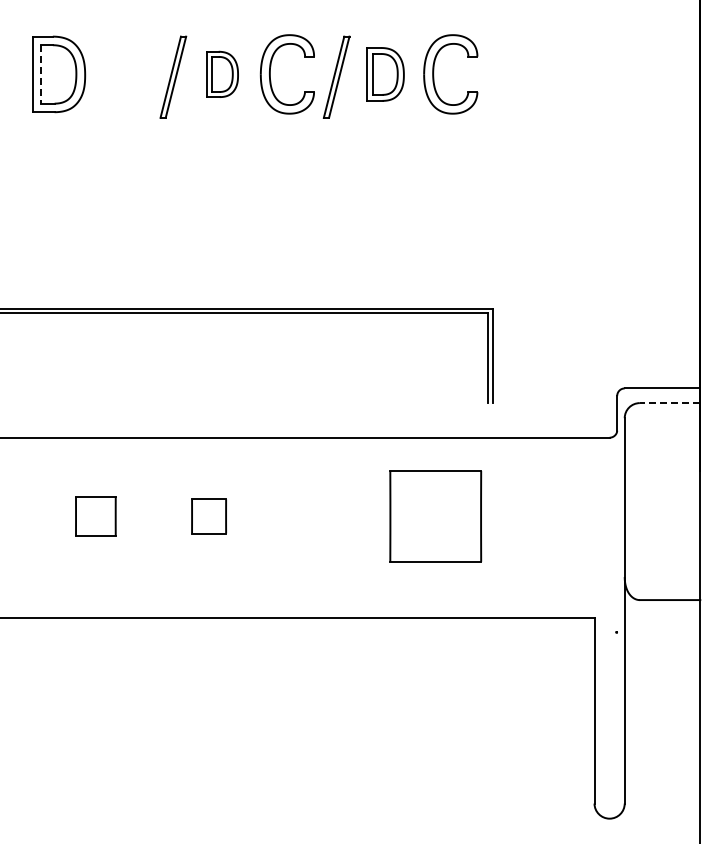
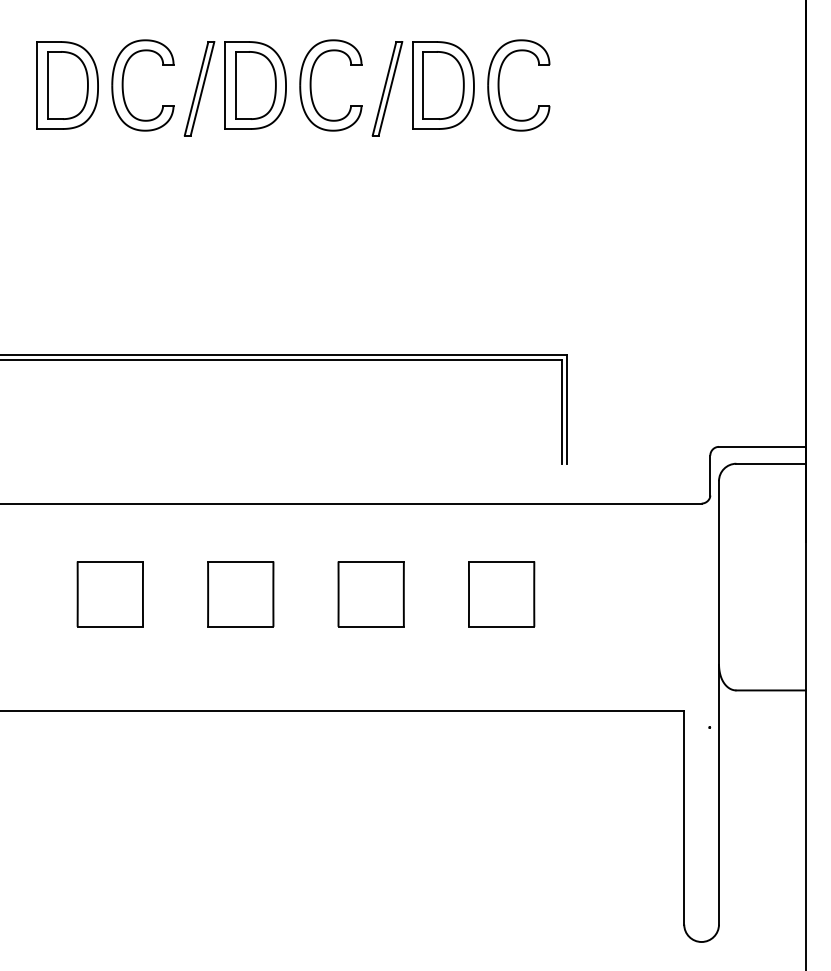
line: (41, 74) -> (47, 85), dashed -> solid
part: (107, 74) -> (123, 85), added
part: (222, 74) -> (256, 85), size x1.67
part: (385, 74) -> (443, 85), size x1.43
line: (669, 403) -> (770, 464), dashed -> solid
part: (95, 516) -> (109, 594), size x1.43
part: (208, 516) -> (240, 594), size x1.67
part: (322, 516) -> (371, 594), added
part: (435, 516) -> (501, 594), size x0.62

